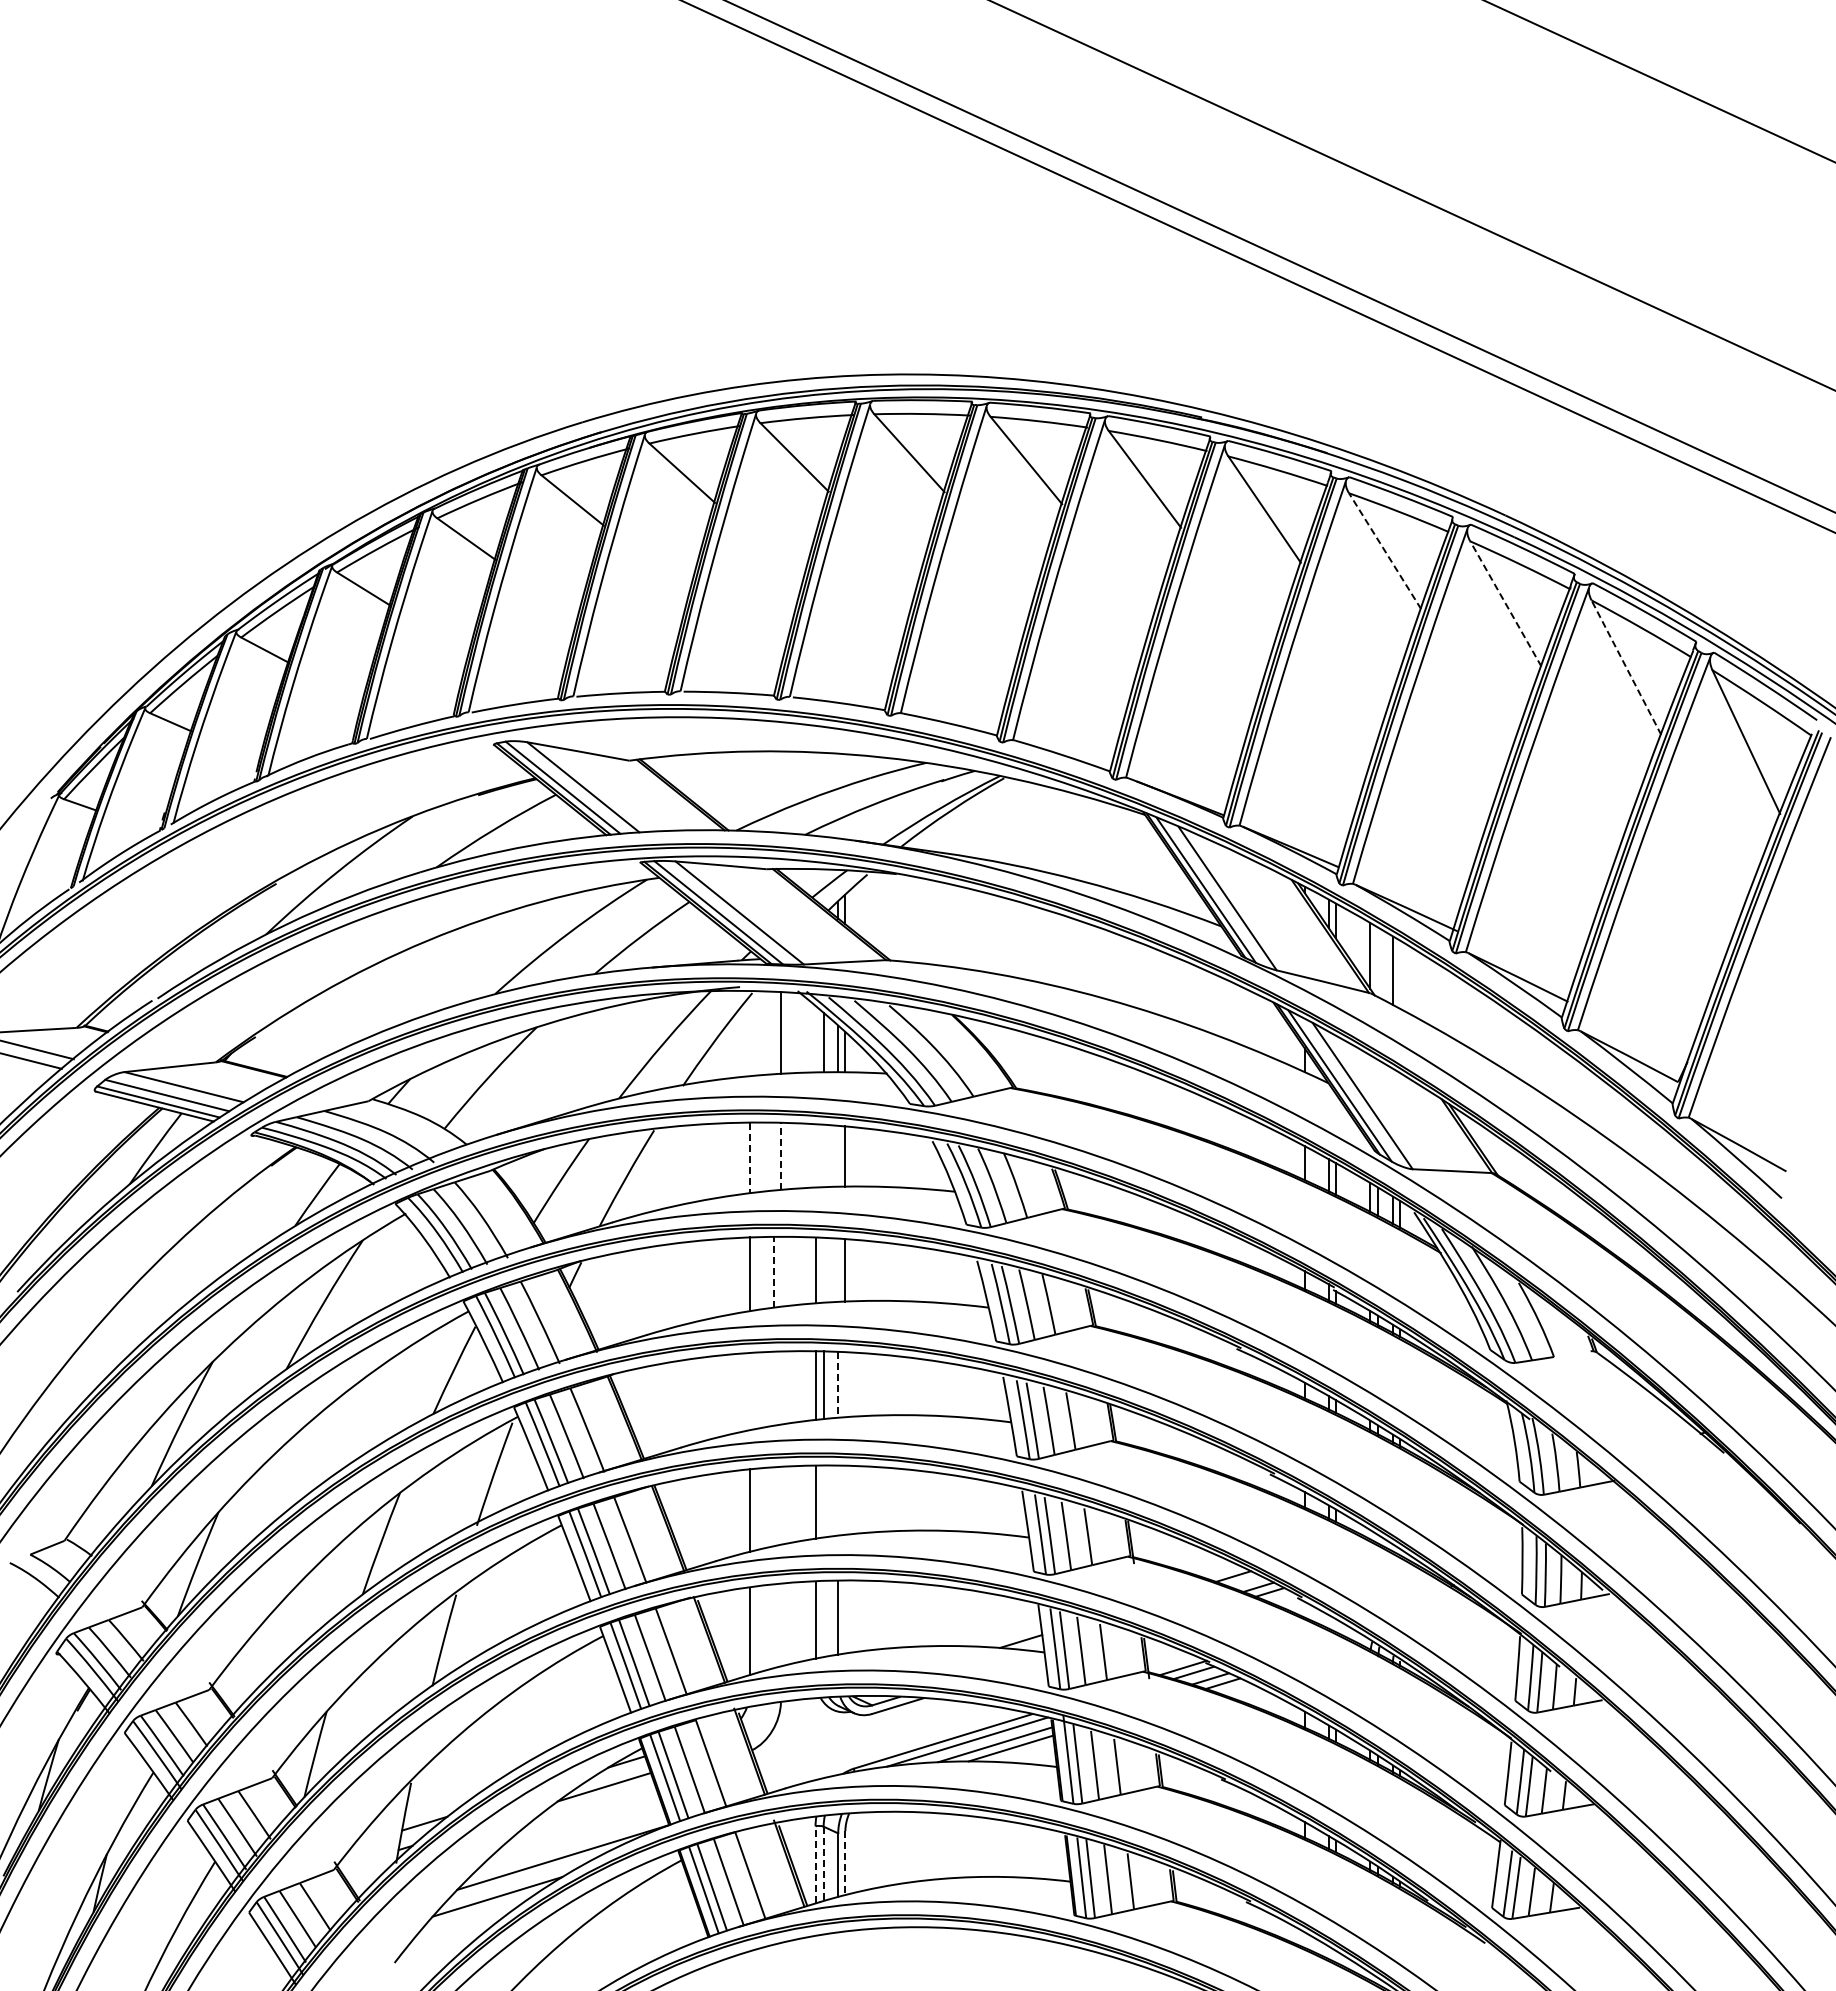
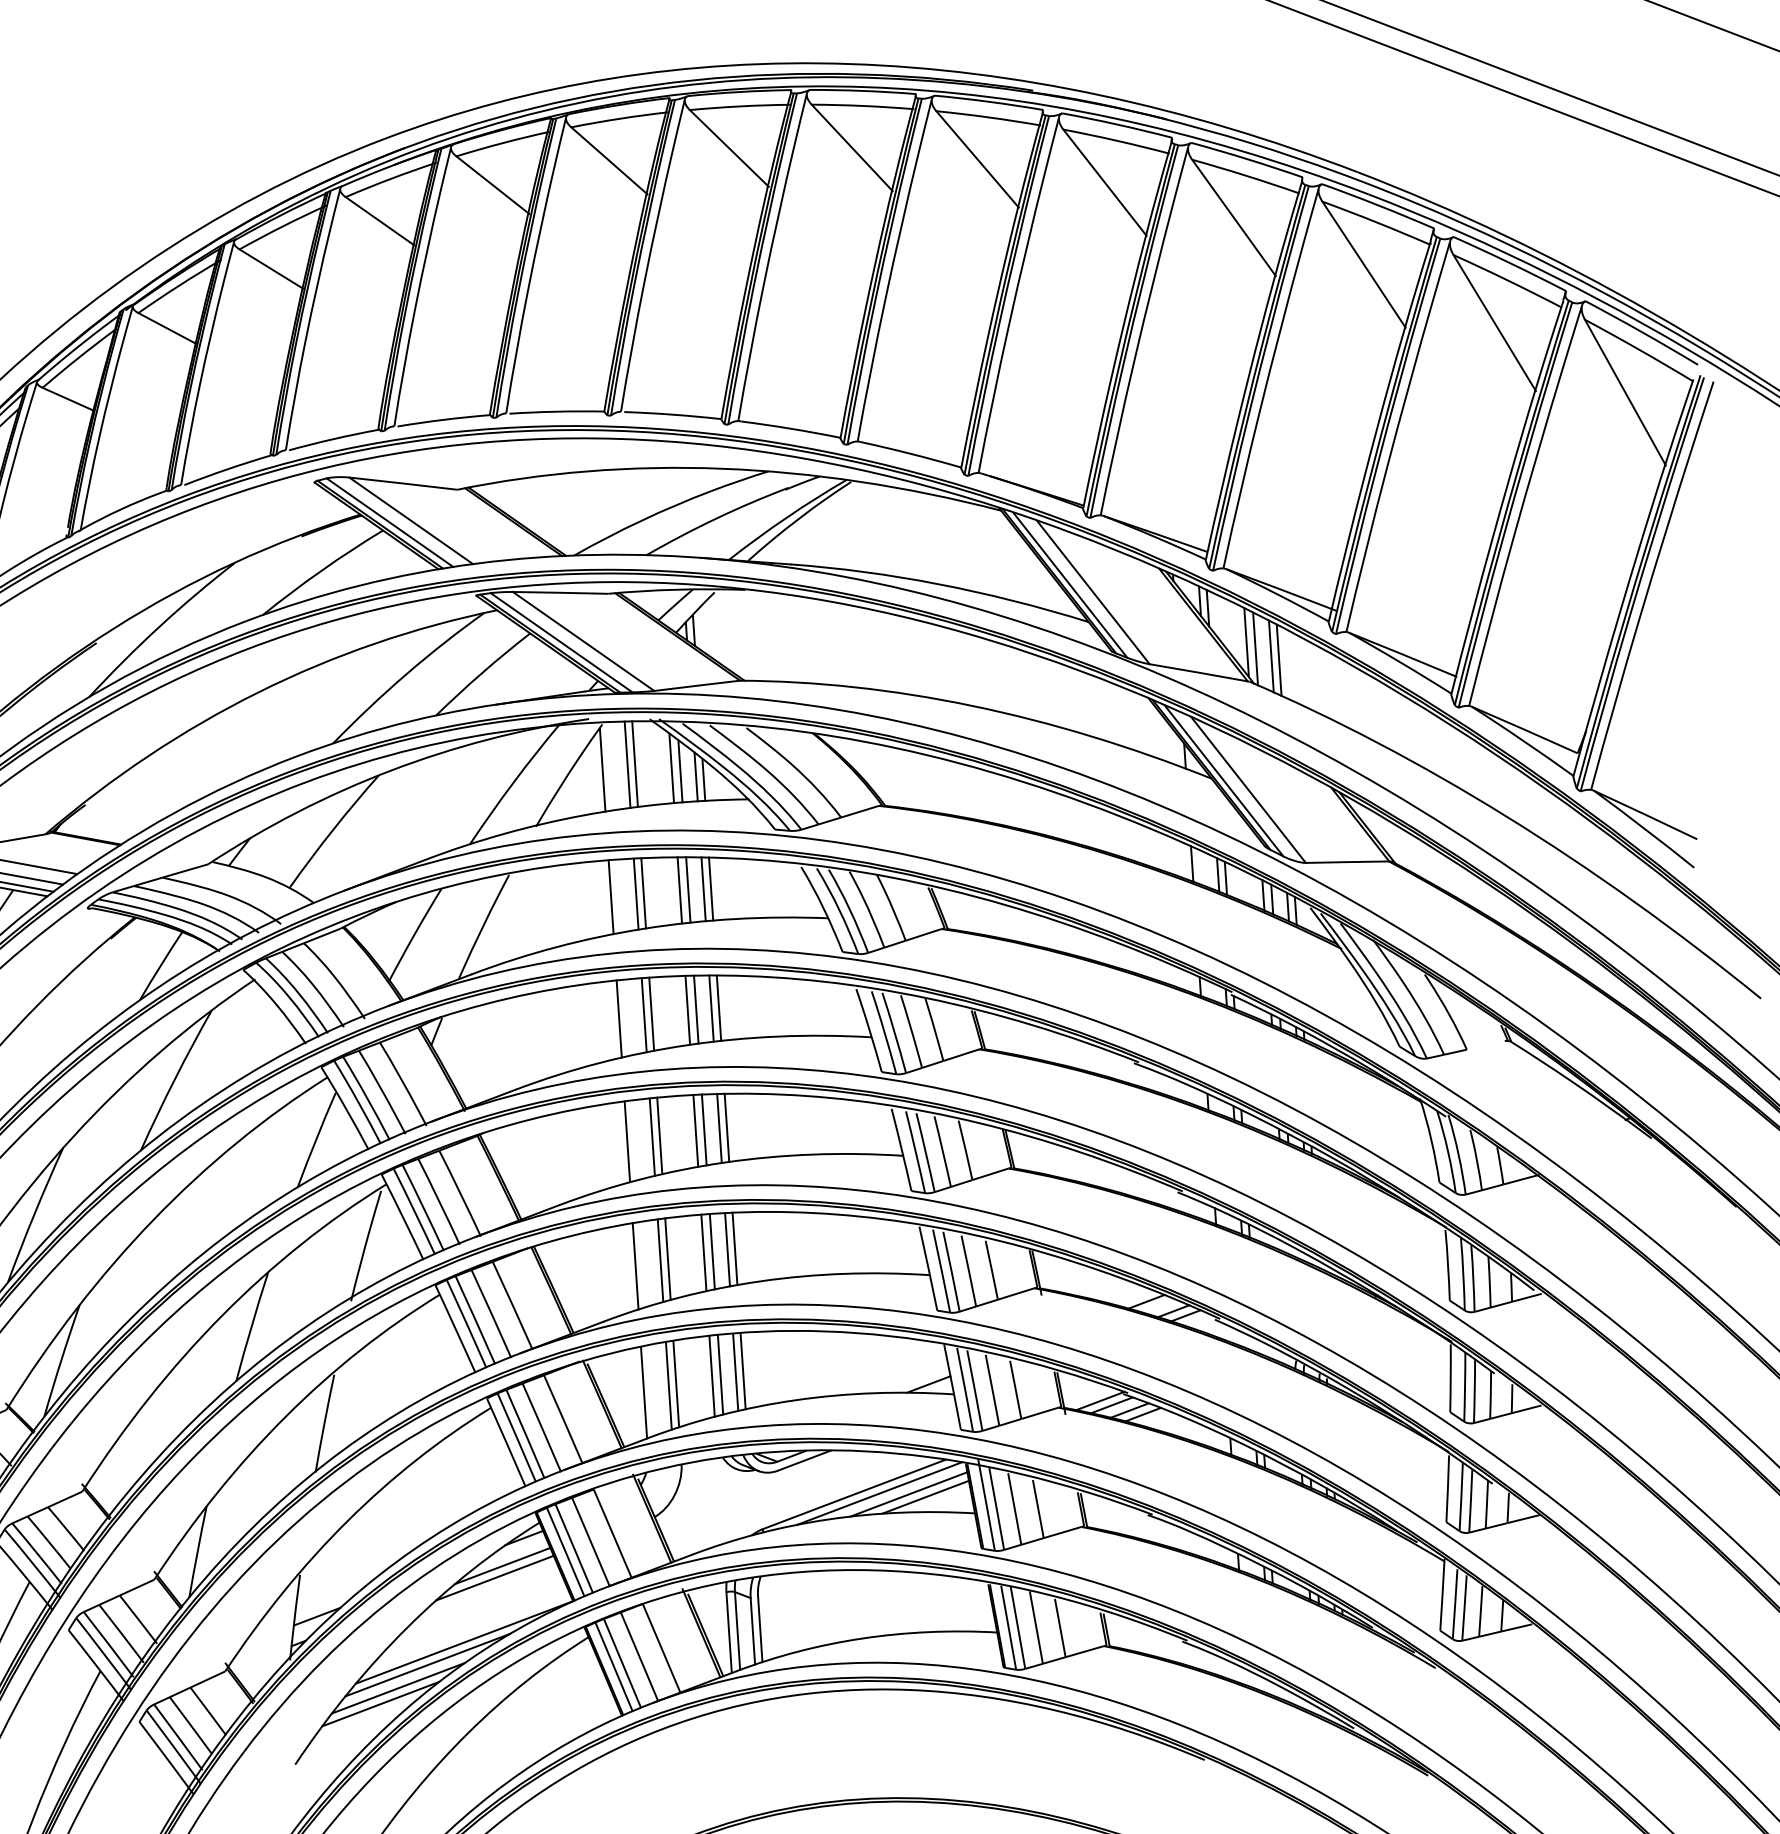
line: (1384, 550) -> (1233, 217), dashed -> solid
line: (1505, 603) -> (1363, 264), dashed -> solid
line: (1626, 667) -> (1494, 322), dashed -> solid
line: (1378, 962) -> (1255, 648), added
line: (1400, 974) -> (1279, 659), added
line: (773, 1032) -> (627, 764), added
line: (749, 1036) -> (602, 770), added
line: (815, 1039) -> (671, 768), added
line: (815, 1155) -> (679, 890), added
line: (823, 1155) -> (688, 889), added
line: (838, 1155) -> (703, 888), added
line: (773, 1156) -> (635, 894), added
line: (780, 1156) -> (643, 893), dashed -> solid
line: (749, 1158) -> (610, 897), dashed -> solid
line: (823, 1269) -> (696, 1008), added
line: (838, 1269) -> (711, 1007), added
line: (773, 1271) -> (643, 1014), dashed -> solid
line: (780, 1271) -> (651, 1013), added
line: (838, 1384) -> (719, 1128), dashed -> solid
line: (845, 1384) -> (727, 1127), added
line: (780, 1387) -> (659, 1135), added
line: (773, 1388) -> (651, 1136), added
line: (749, 1391) -> (627, 1141), added
line: (845, 1499) -> (735, 1248), added
line: (838, 1500) -> (727, 1249), added
line: (823, 1501) -> (712, 1251), added
line: (780, 1505) -> (667, 1258), added
line: (773, 1506) -> (660, 1260), added
line: (845, 1616) -> (743, 1370), added
line: (823, 1619) -> (720, 1375), added
line: (780, 1625) -> (675, 1384), added
line: (773, 1626) -> (668, 1386), added
line: (595, 1797) -> (494, 1577), added
line: (845, 1863) -> (760, 1629), dashed -> solid
line: (815, 1864) -> (729, 1632), dashed -> solid
line: (823, 1864) -> (737, 1631), dashed -> solid
line: (526, 1876) -> (427, 1664), added
line: (479, 1910) -> (380, 1703), added

